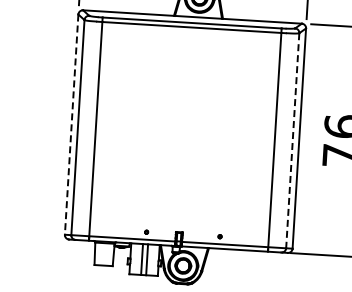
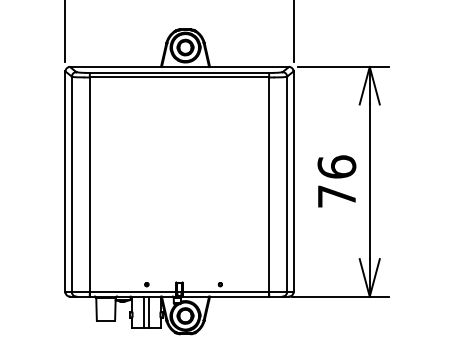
line: (71, 125) -> (65, 182), dashed -> solid
line: (293, 140) -> (287, 184), dashed -> solid

